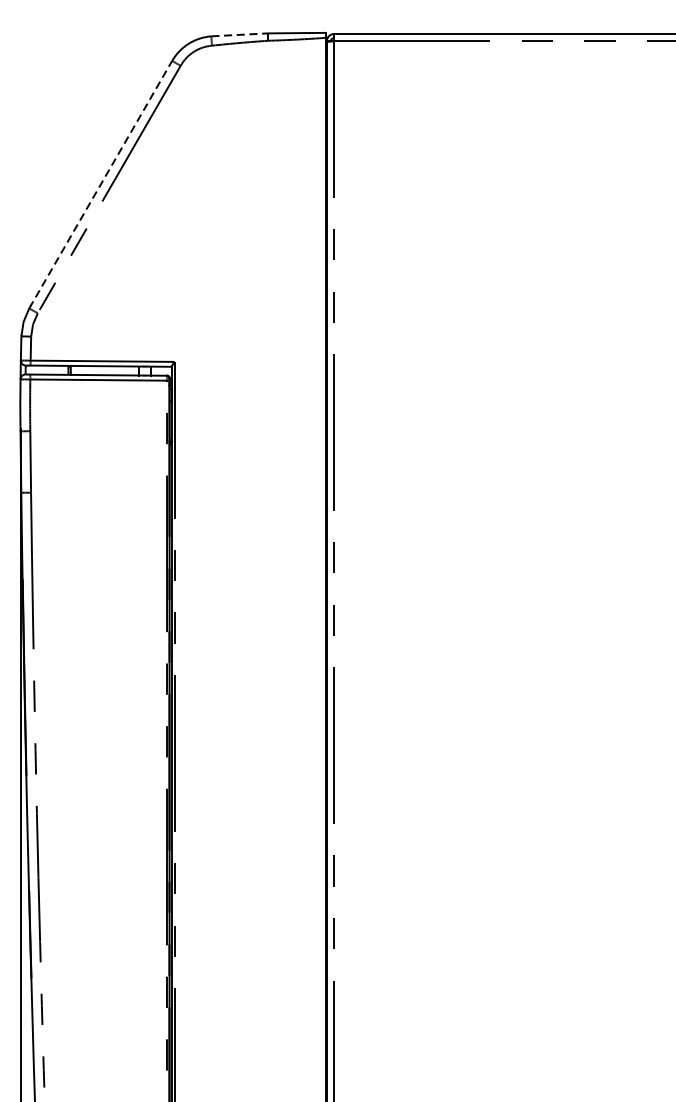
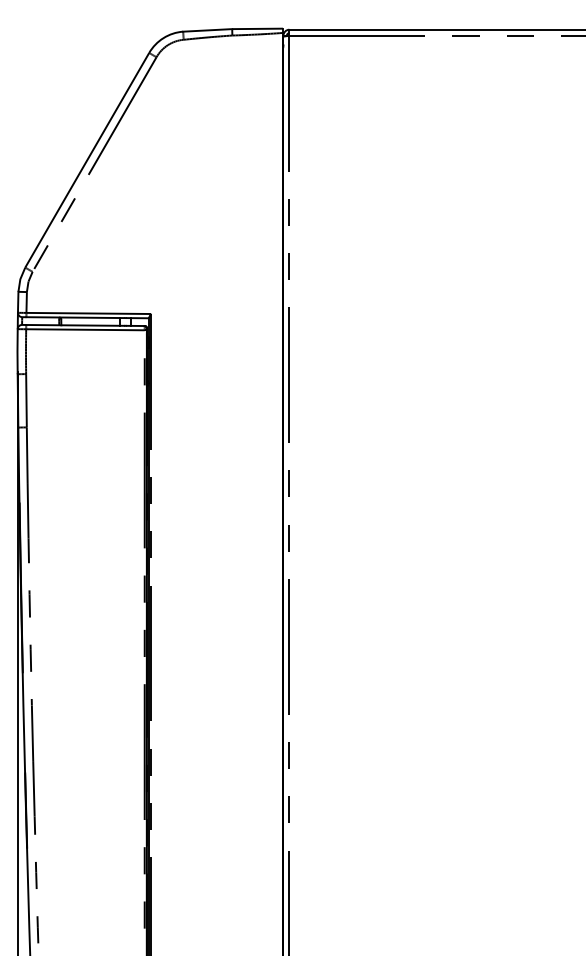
line: (239, 34) -> (207, 30), dashed -> solid
line: (101, 183) -> (87, 159), dashed -> solid

